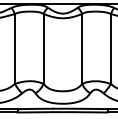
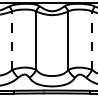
line: (15, 48) -> (12, 40), solid -> dashed
line: (111, 48) -> (92, 40), solid -> dashed

